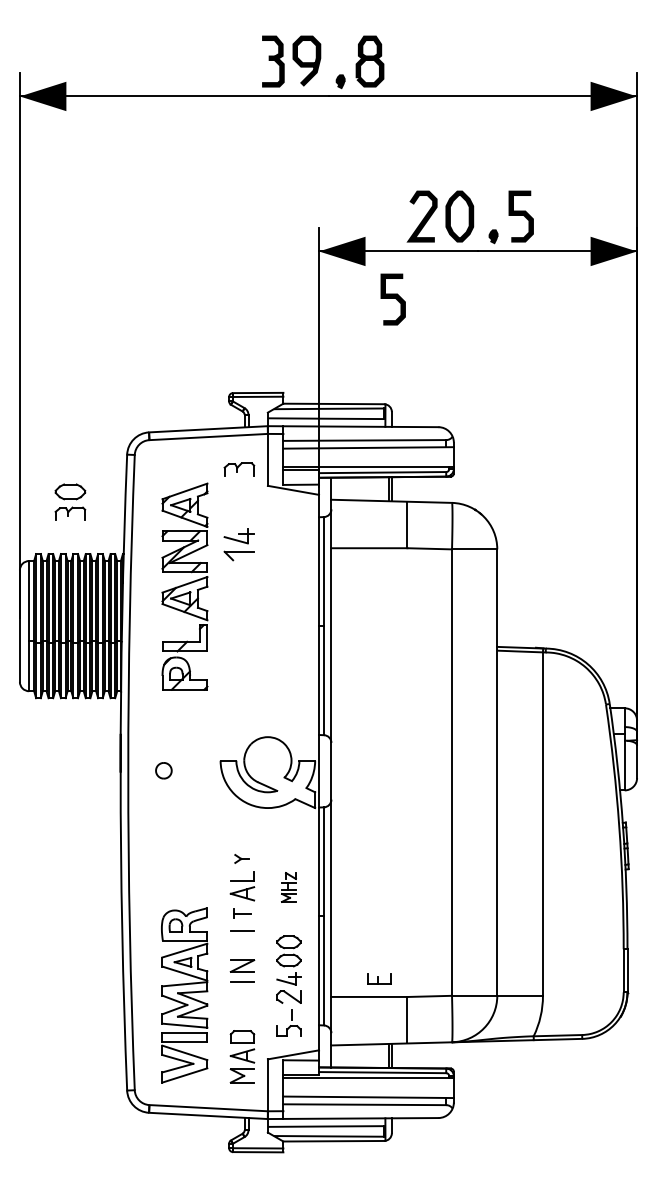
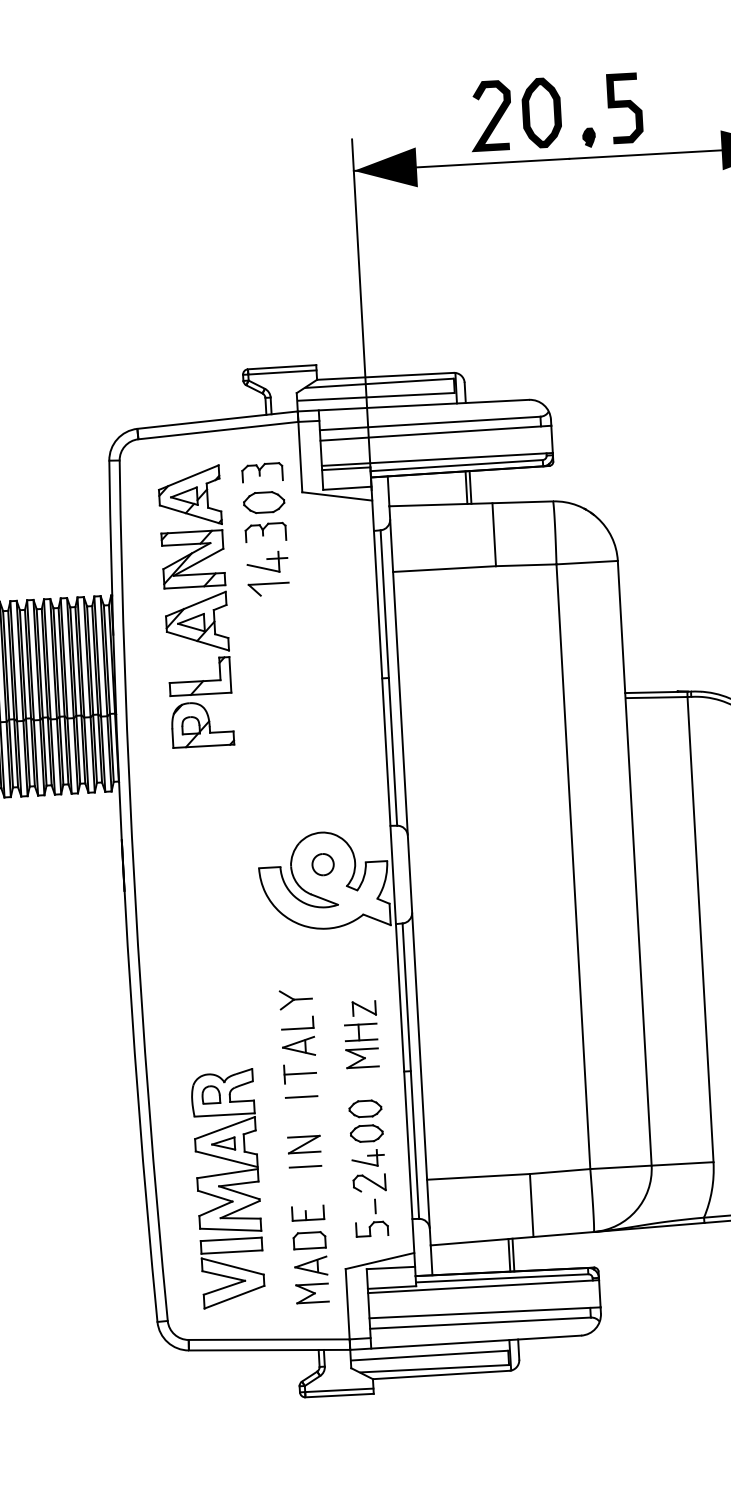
curve: (392, 298) -> (456, 229), removed
part: (70, 501) -> (265, 515), moved
part: (184, 586) -> (195, 606), moved
part: (163, 770) -> (322, 864), moved
part: (241, 858) -> (294, 999), size x1.67
part: (288, 887) -> (360, 1034), size x1.67
part: (242, 913) -> (300, 1073), size x1.43
part: (379, 978) -> (308, 1212), moved

